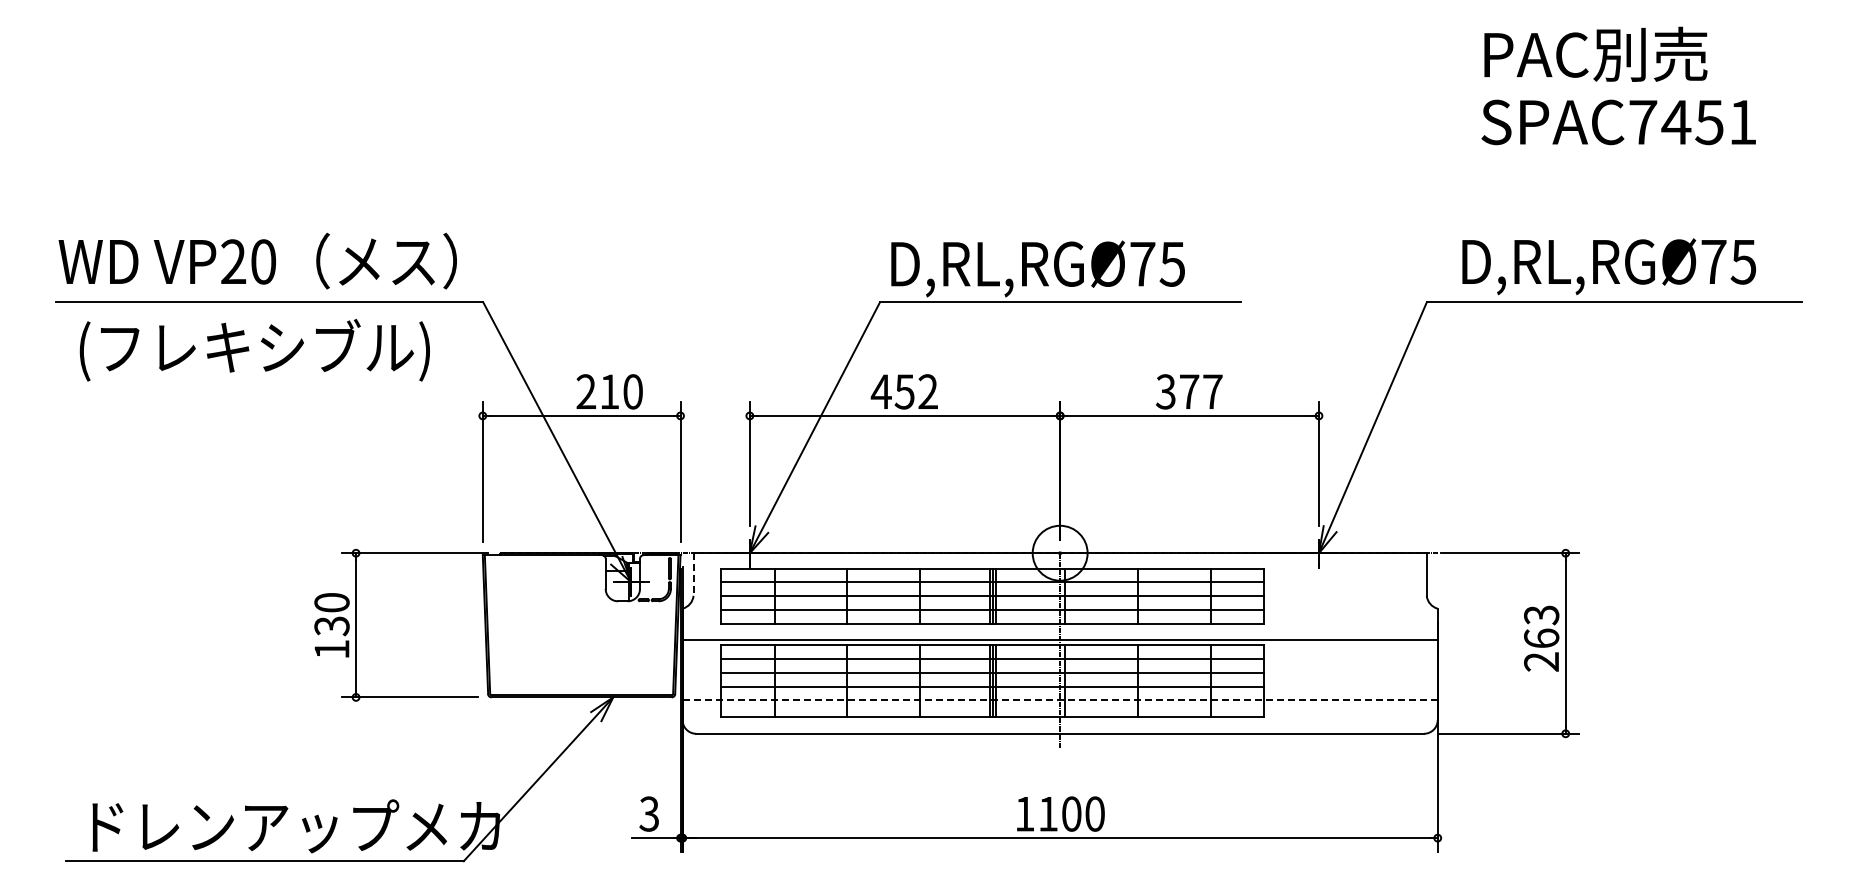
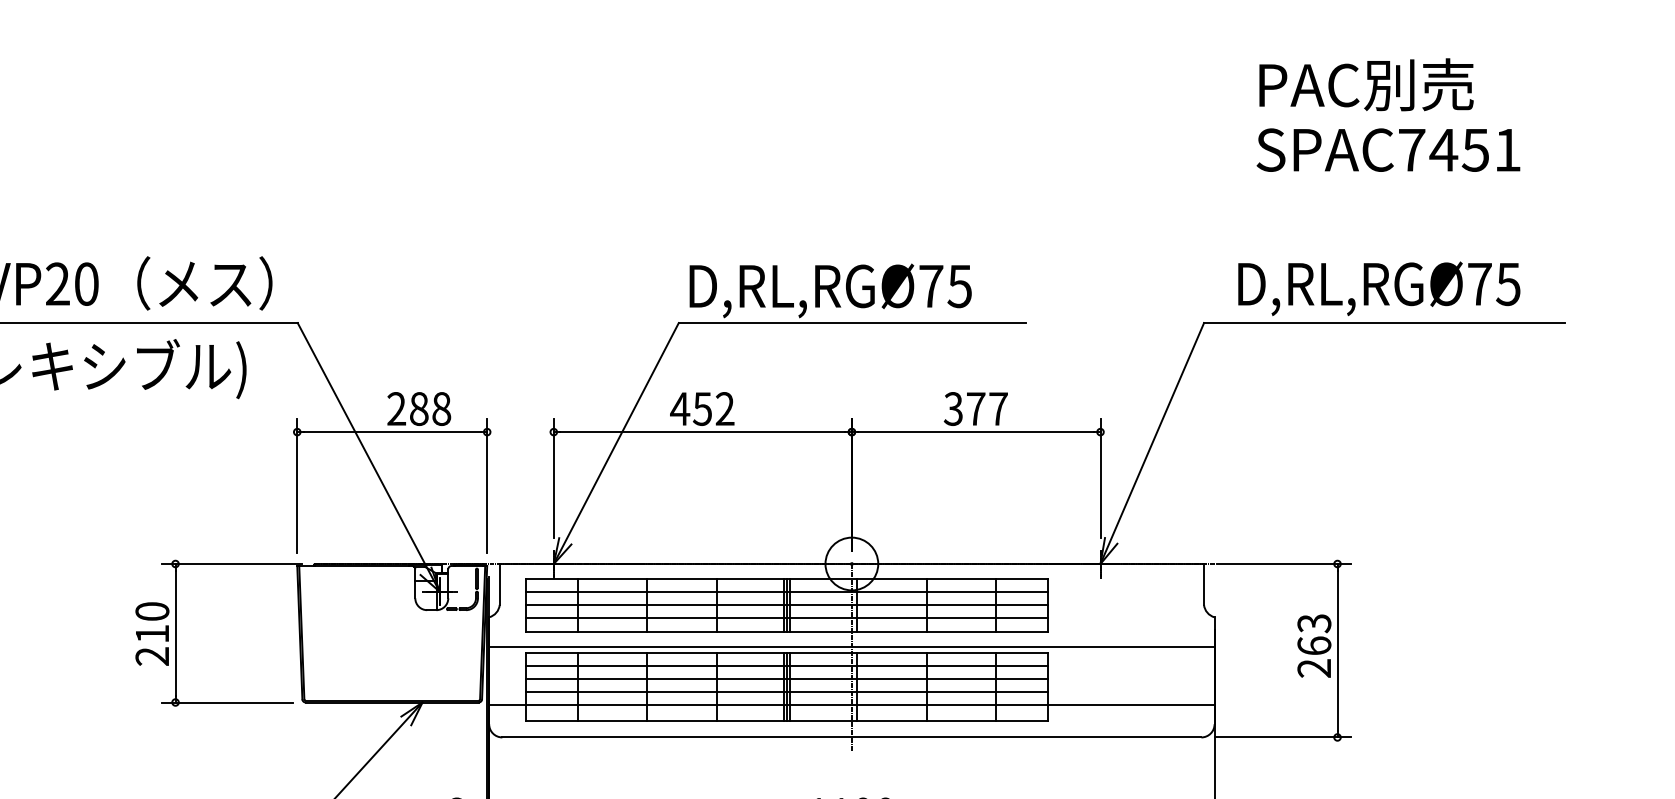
text: (621, 391) -> (430, 408), 210 -> 288
line: (693, 575) -> (499, 585), dashed -> solid
text: (331, 637) -> (151, 644), 130 -> 210
line: (1060, 700) -> (852, 705), dashed -> solid

